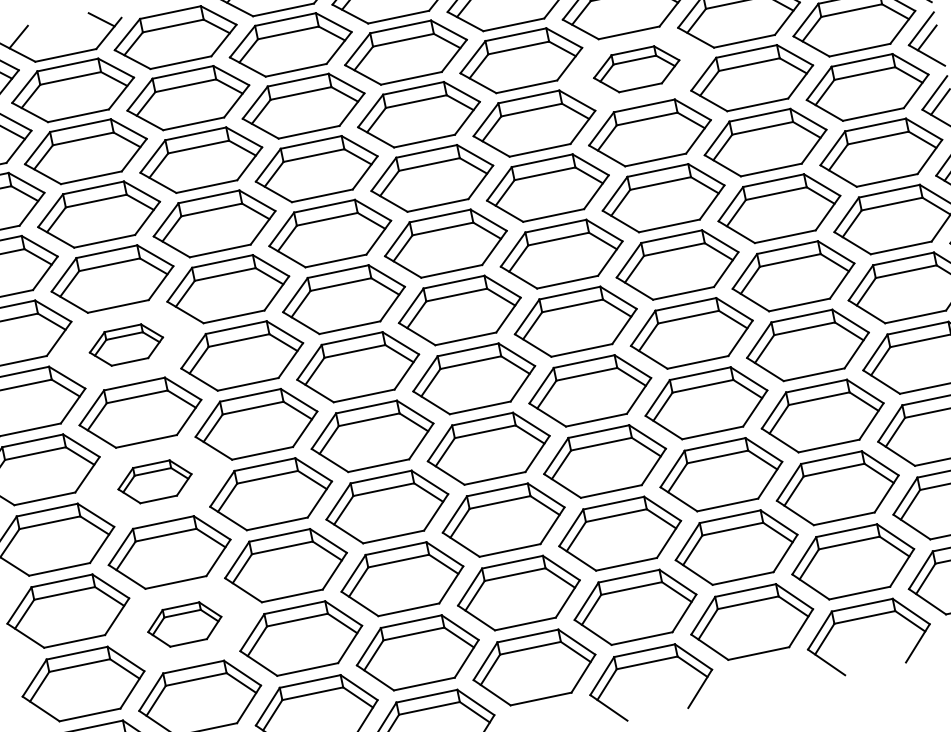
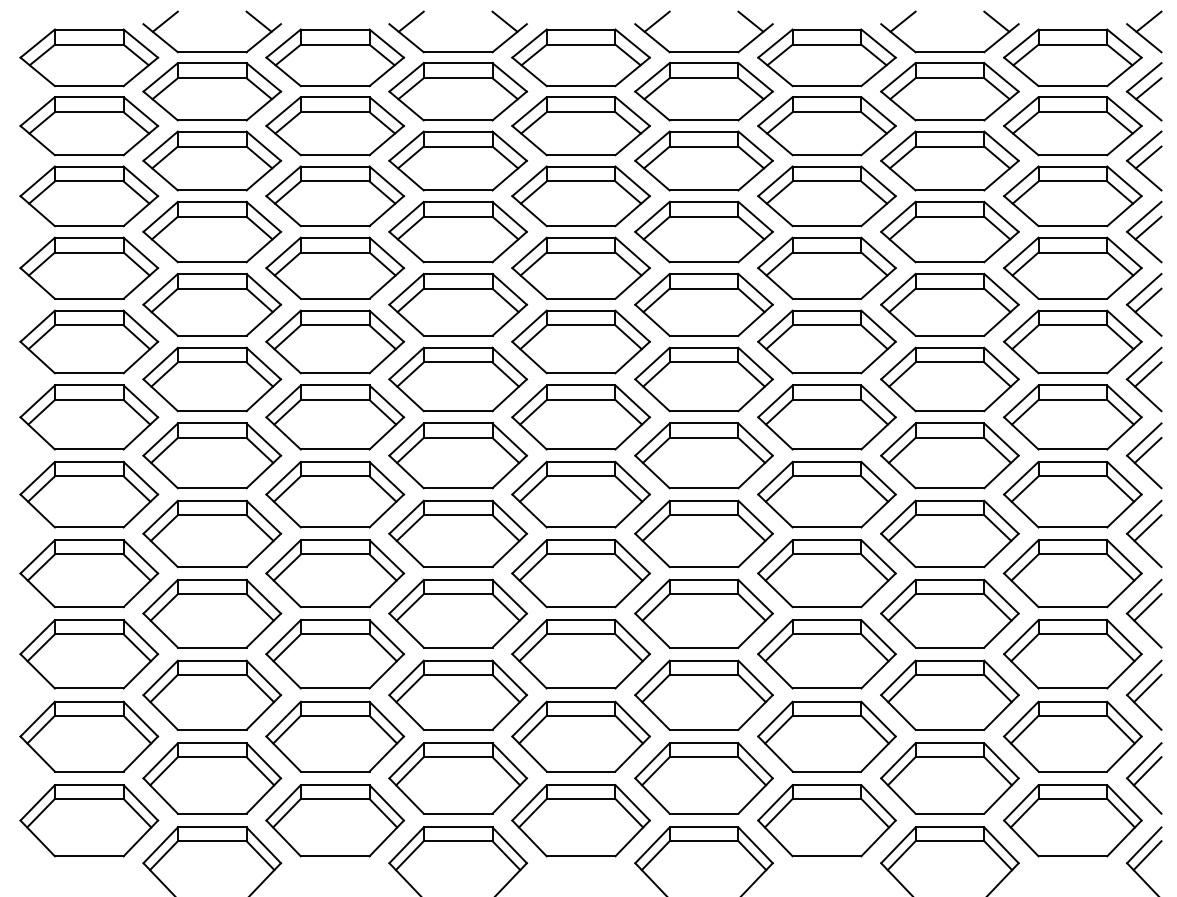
part: (636, 69) -> (826, 196), size x1.43
part: (126, 345) -> (212, 379), size x1.67
part: (155, 481) -> (212, 533), size x1.67
part: (184, 623) -> (212, 694), size x1.67

